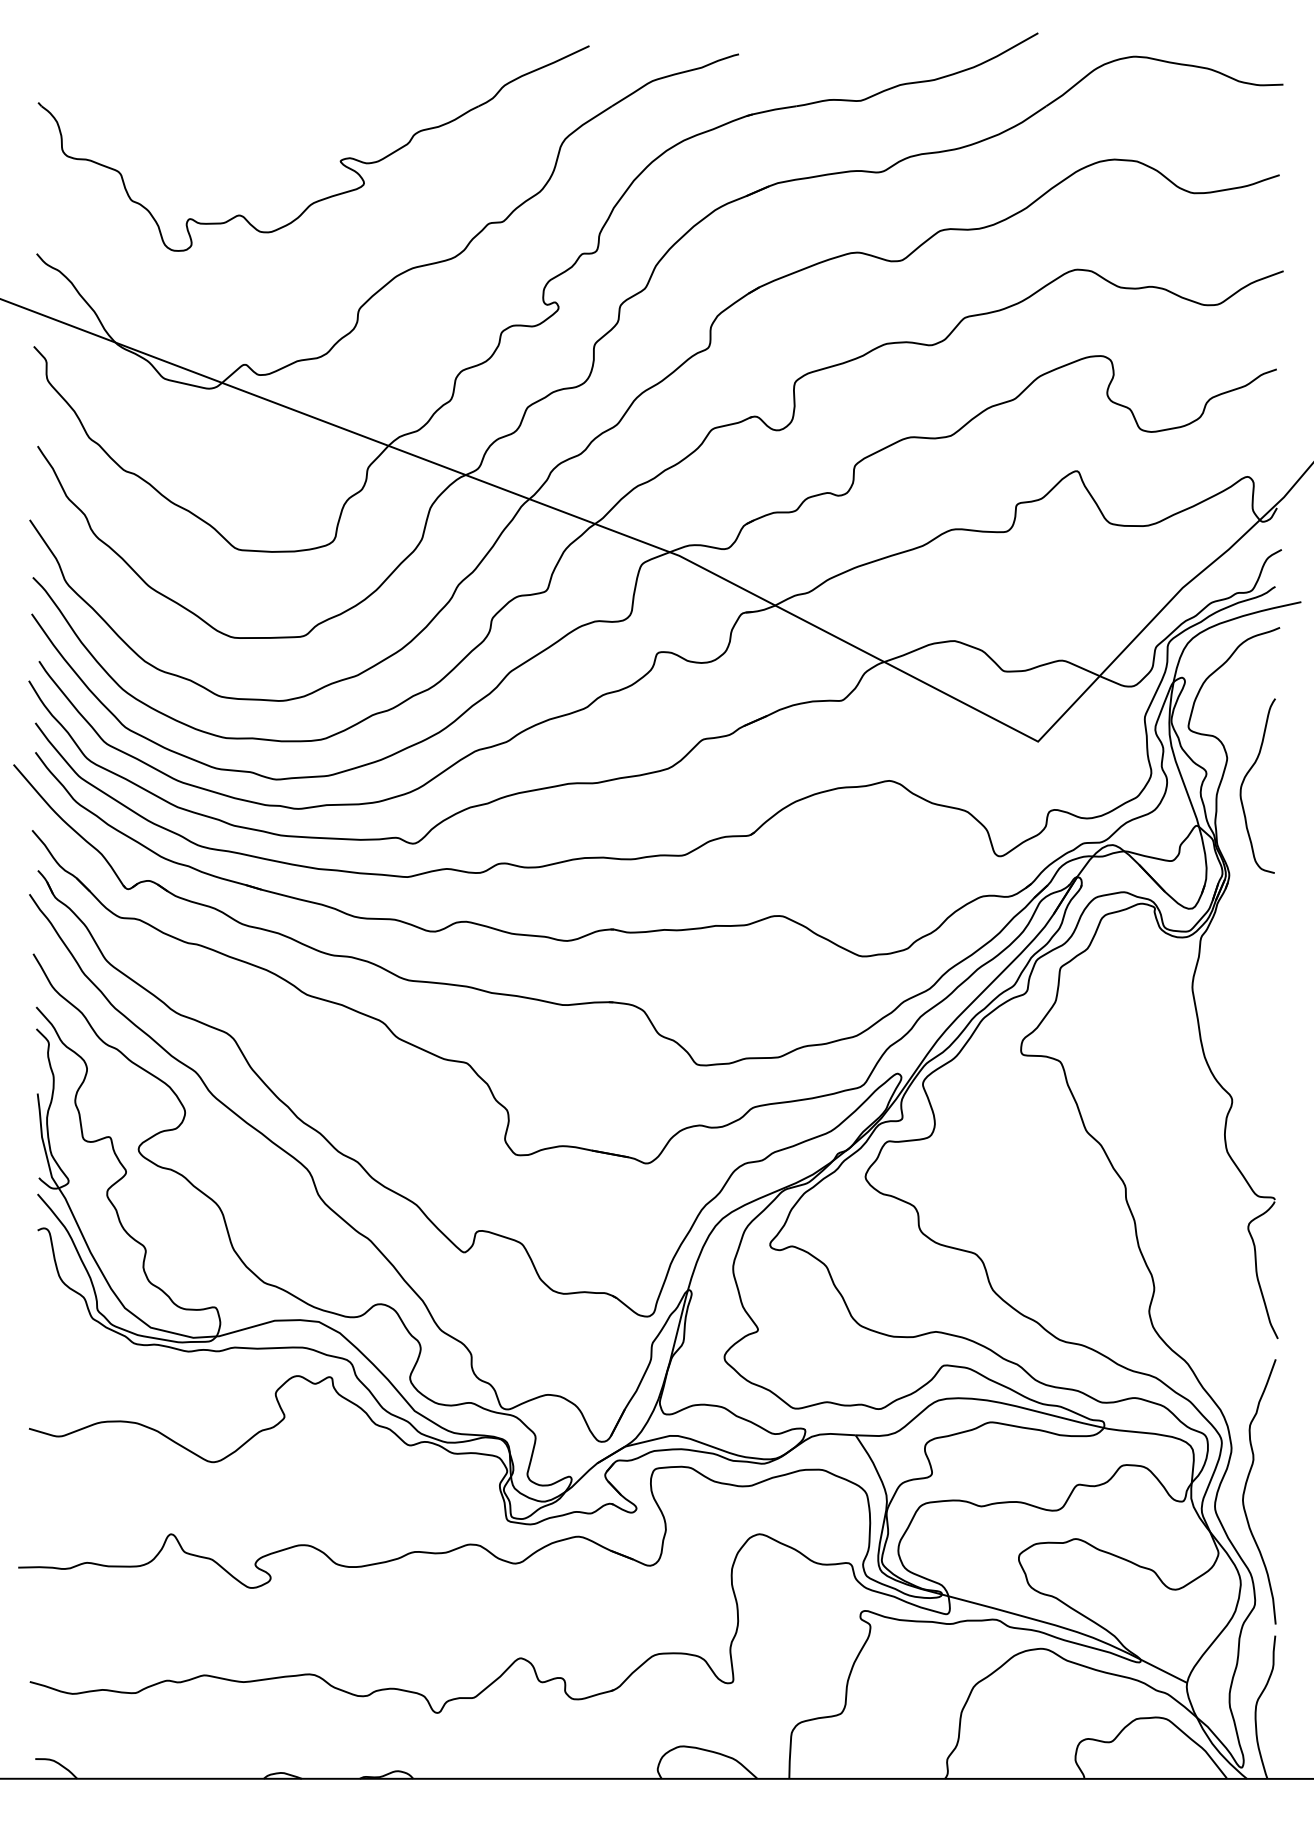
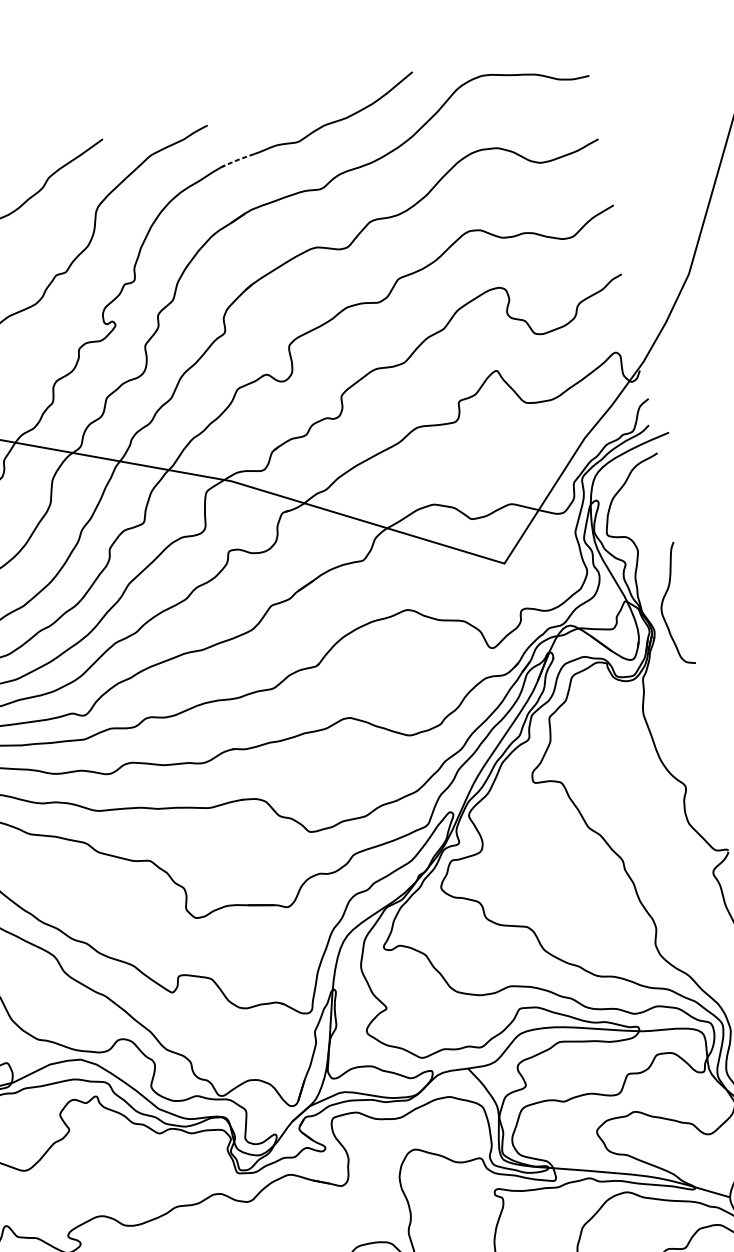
line: (770, 110) -> (236, 160), solid -> dashed
curve: (1244, 781) -> (663, 603), moved

